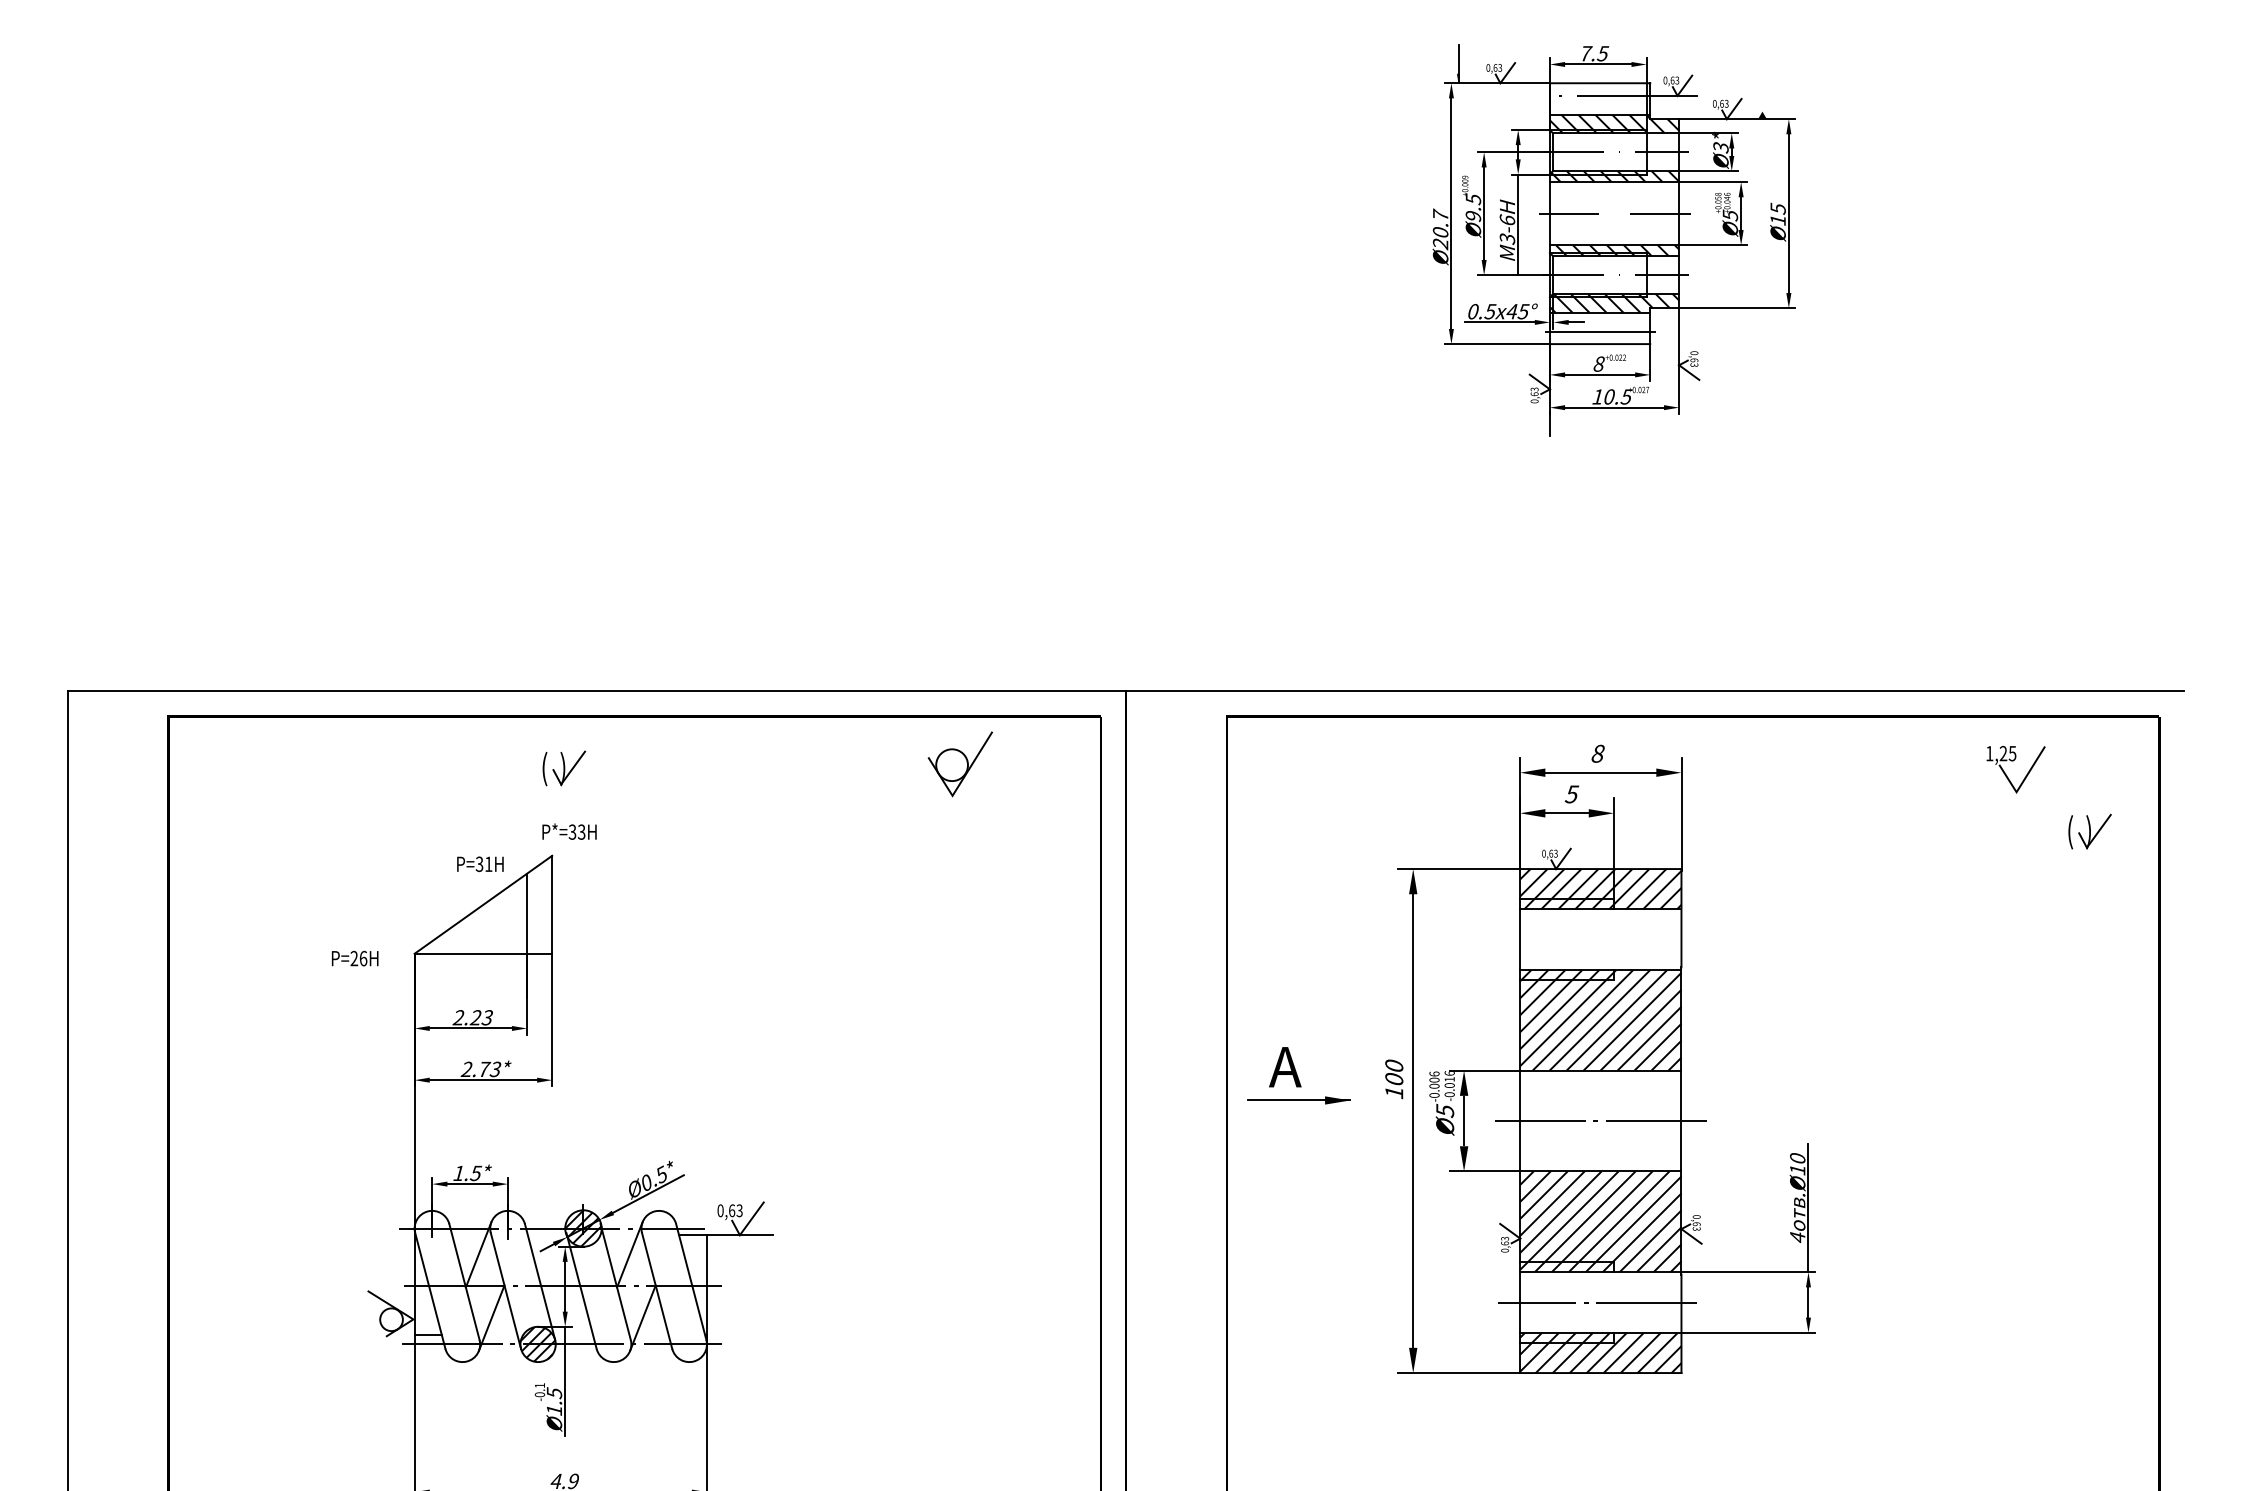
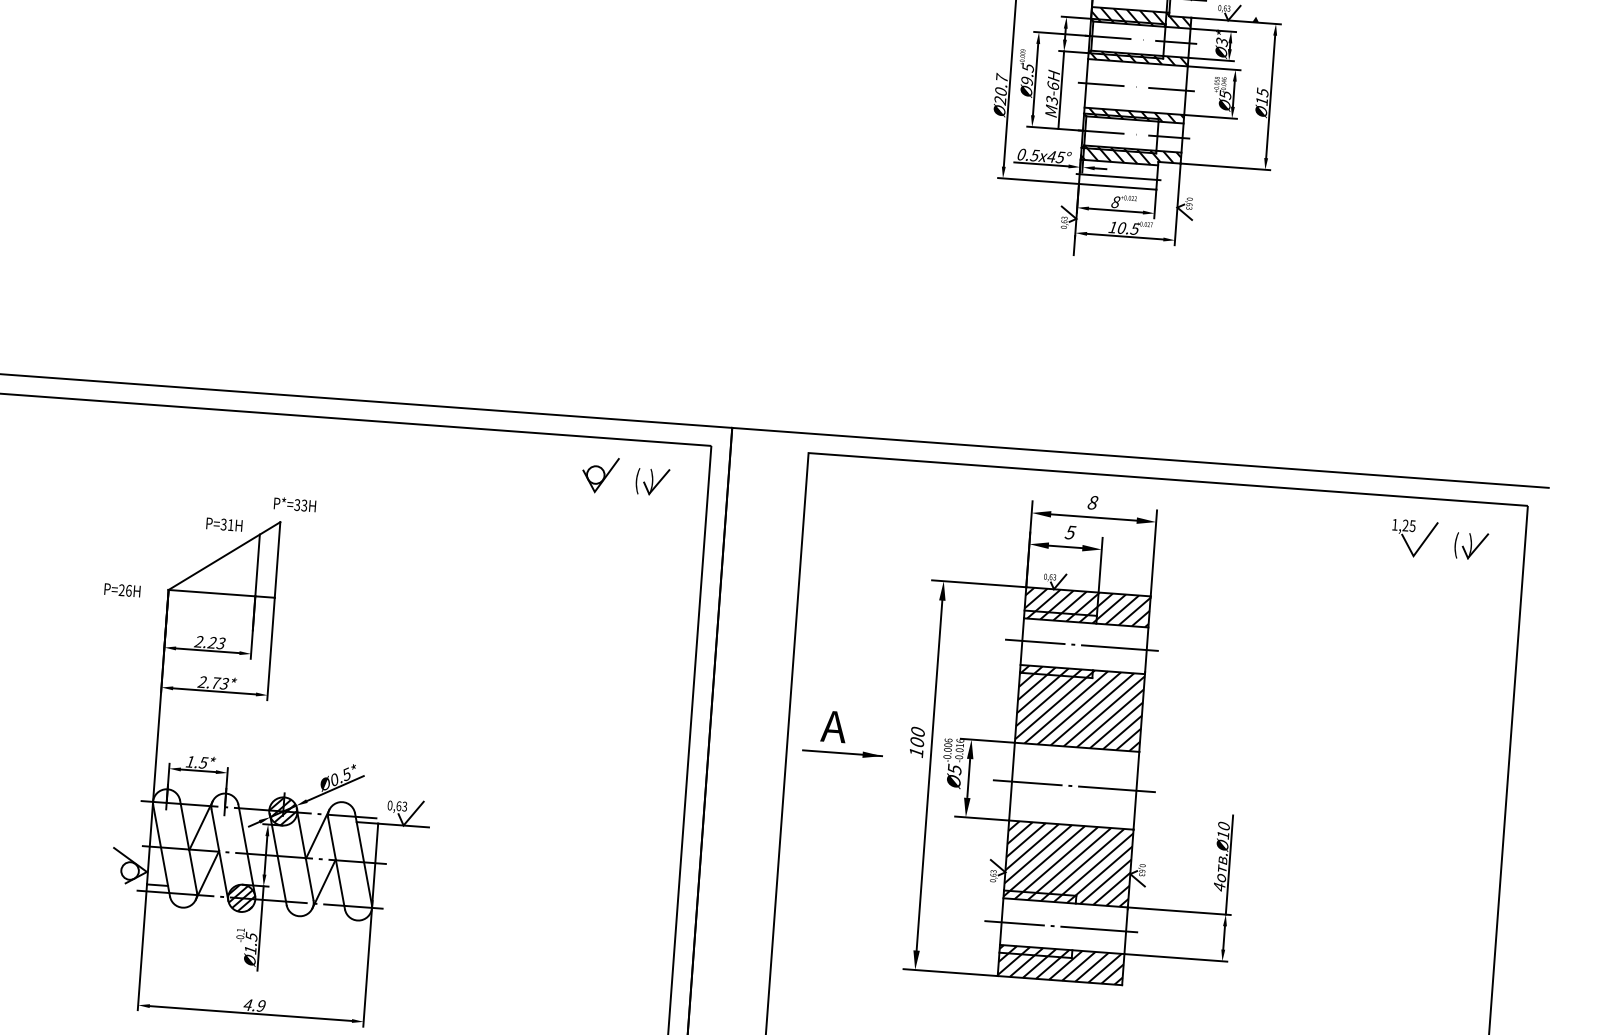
part: (960, 764) -> (600, 474), size x0.71
part: (564, 768) -> (652, 481), moved
part: (2089, 831) -> (1470, 545), moved
line: (1597, 938) -> (1081, 645), added

